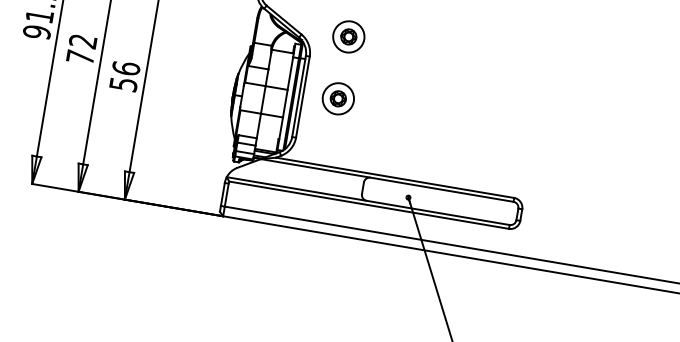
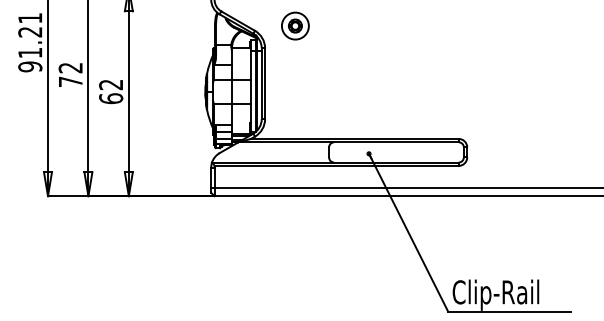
text: (125, 76) -> (111, 91), 56 -> 62
part: (338, 98) -> (295, 79), removed

